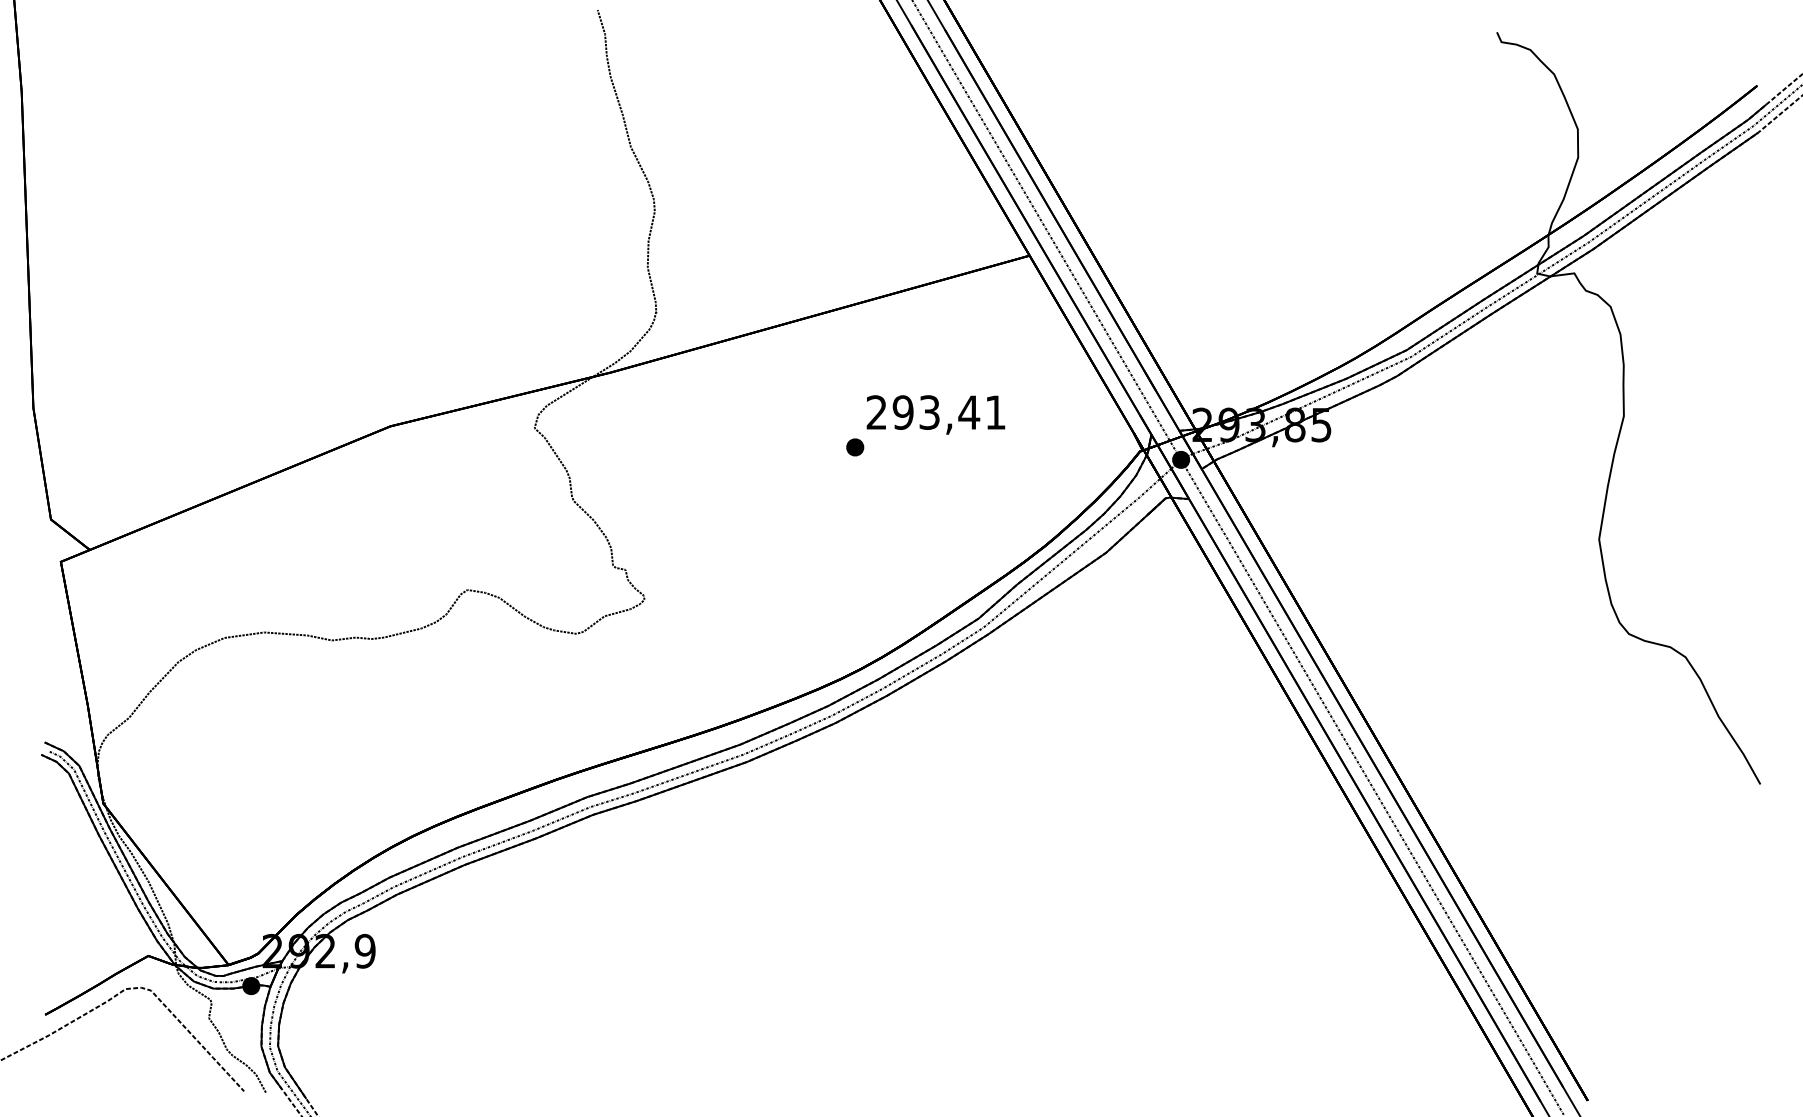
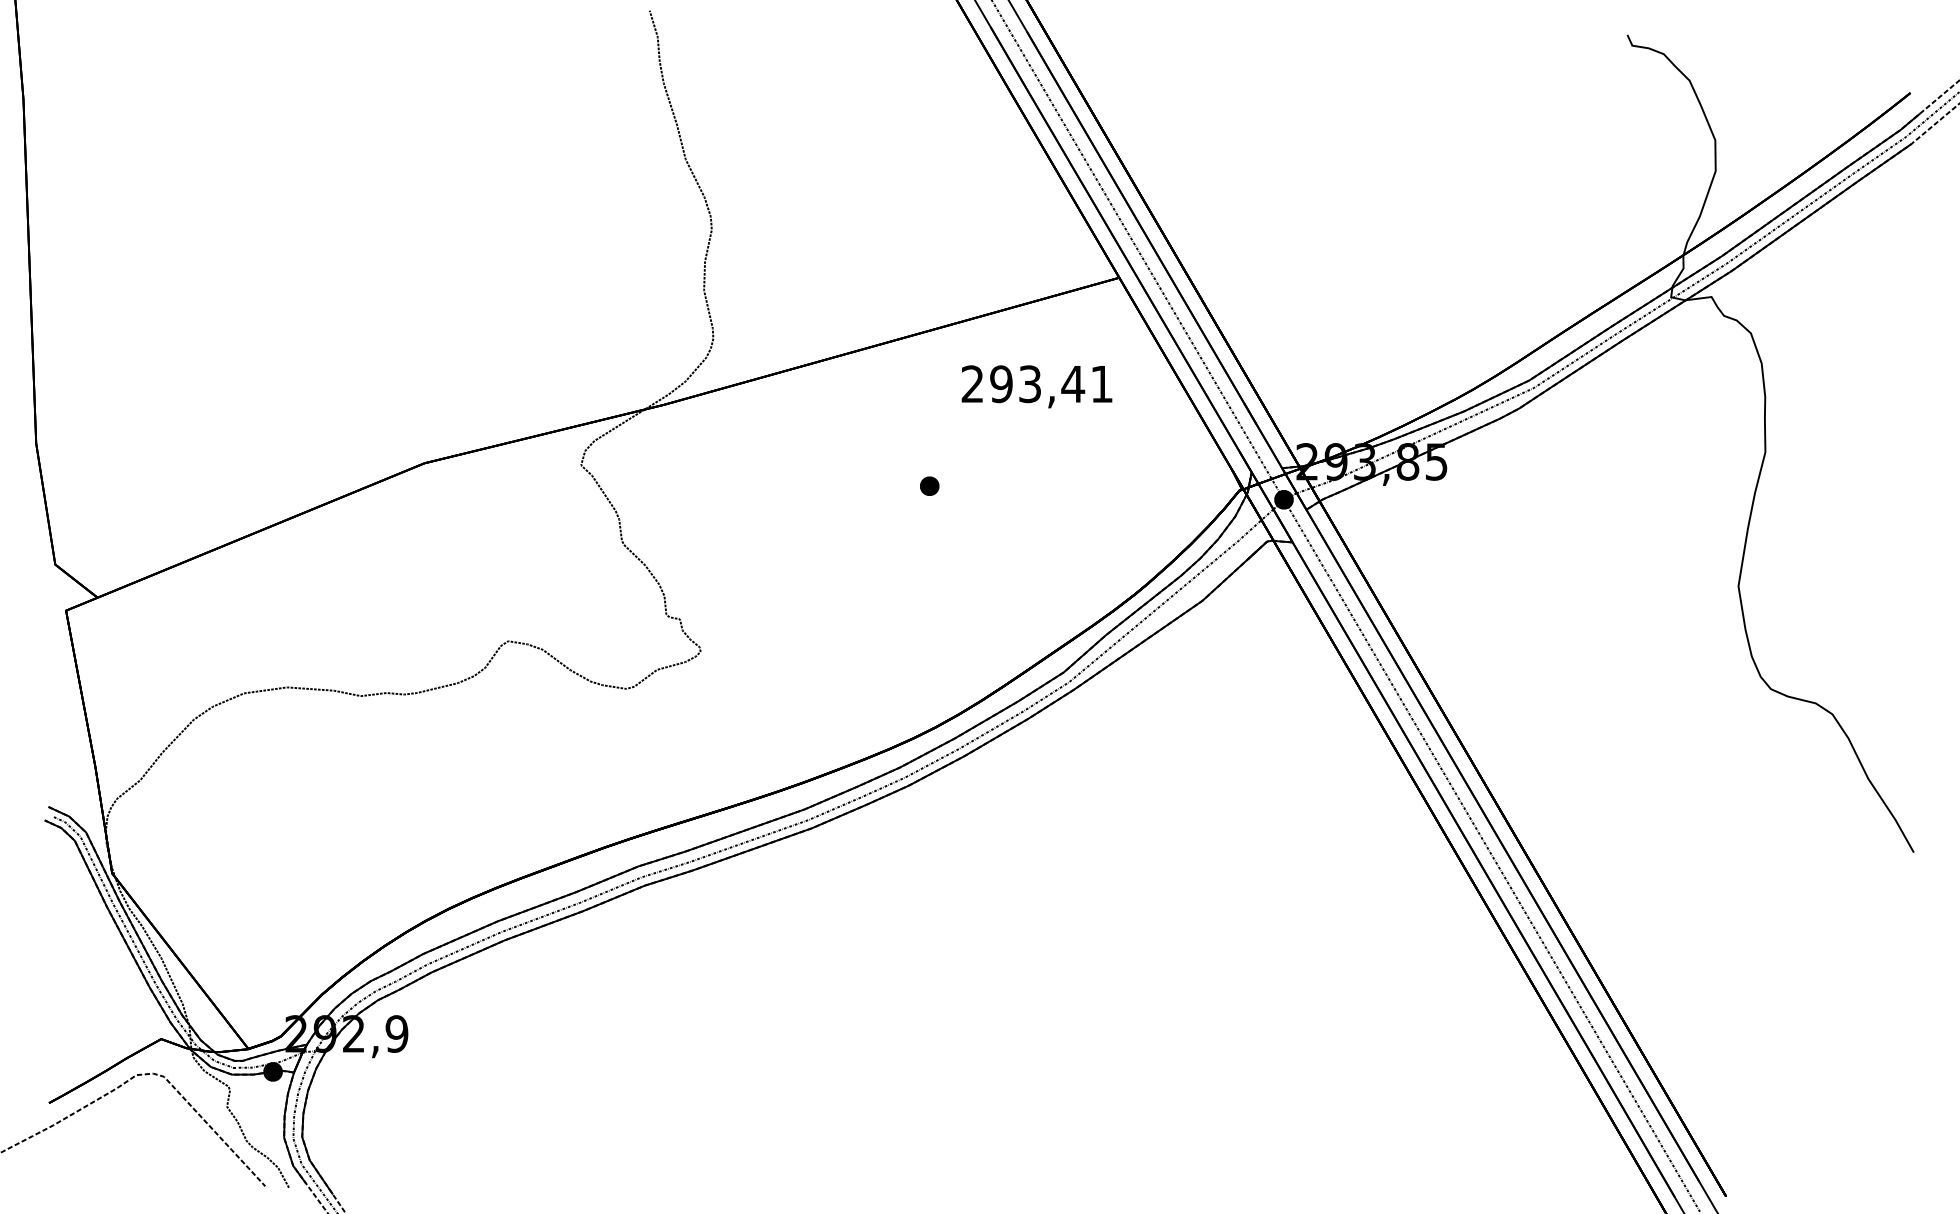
text: (935, 414) -> (1036, 386), moved

